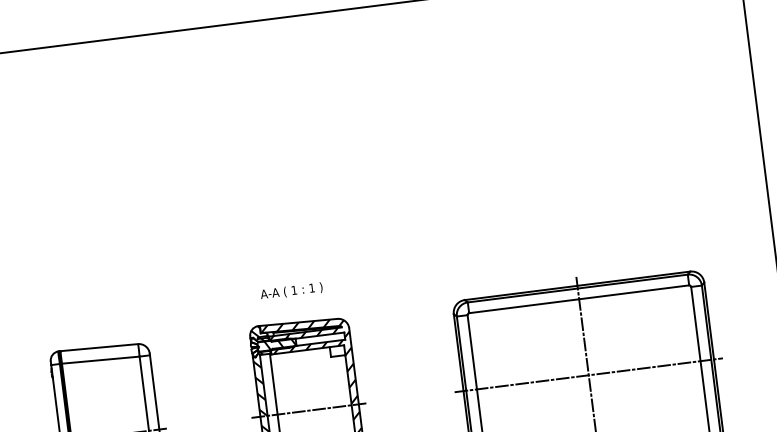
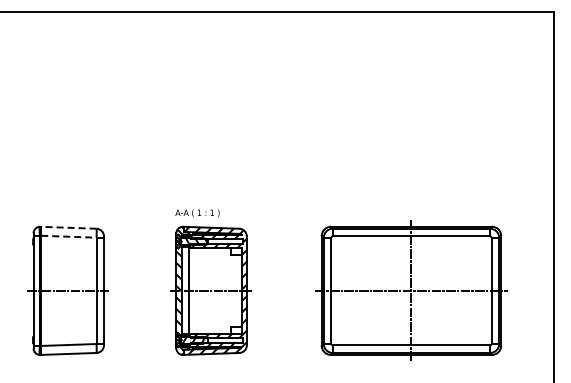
text: (291, 290) -> (197, 212), moved
line: (98, 347) -> (68, 227), solid -> dashed
line: (100, 359) -> (68, 236), solid -> dashed

